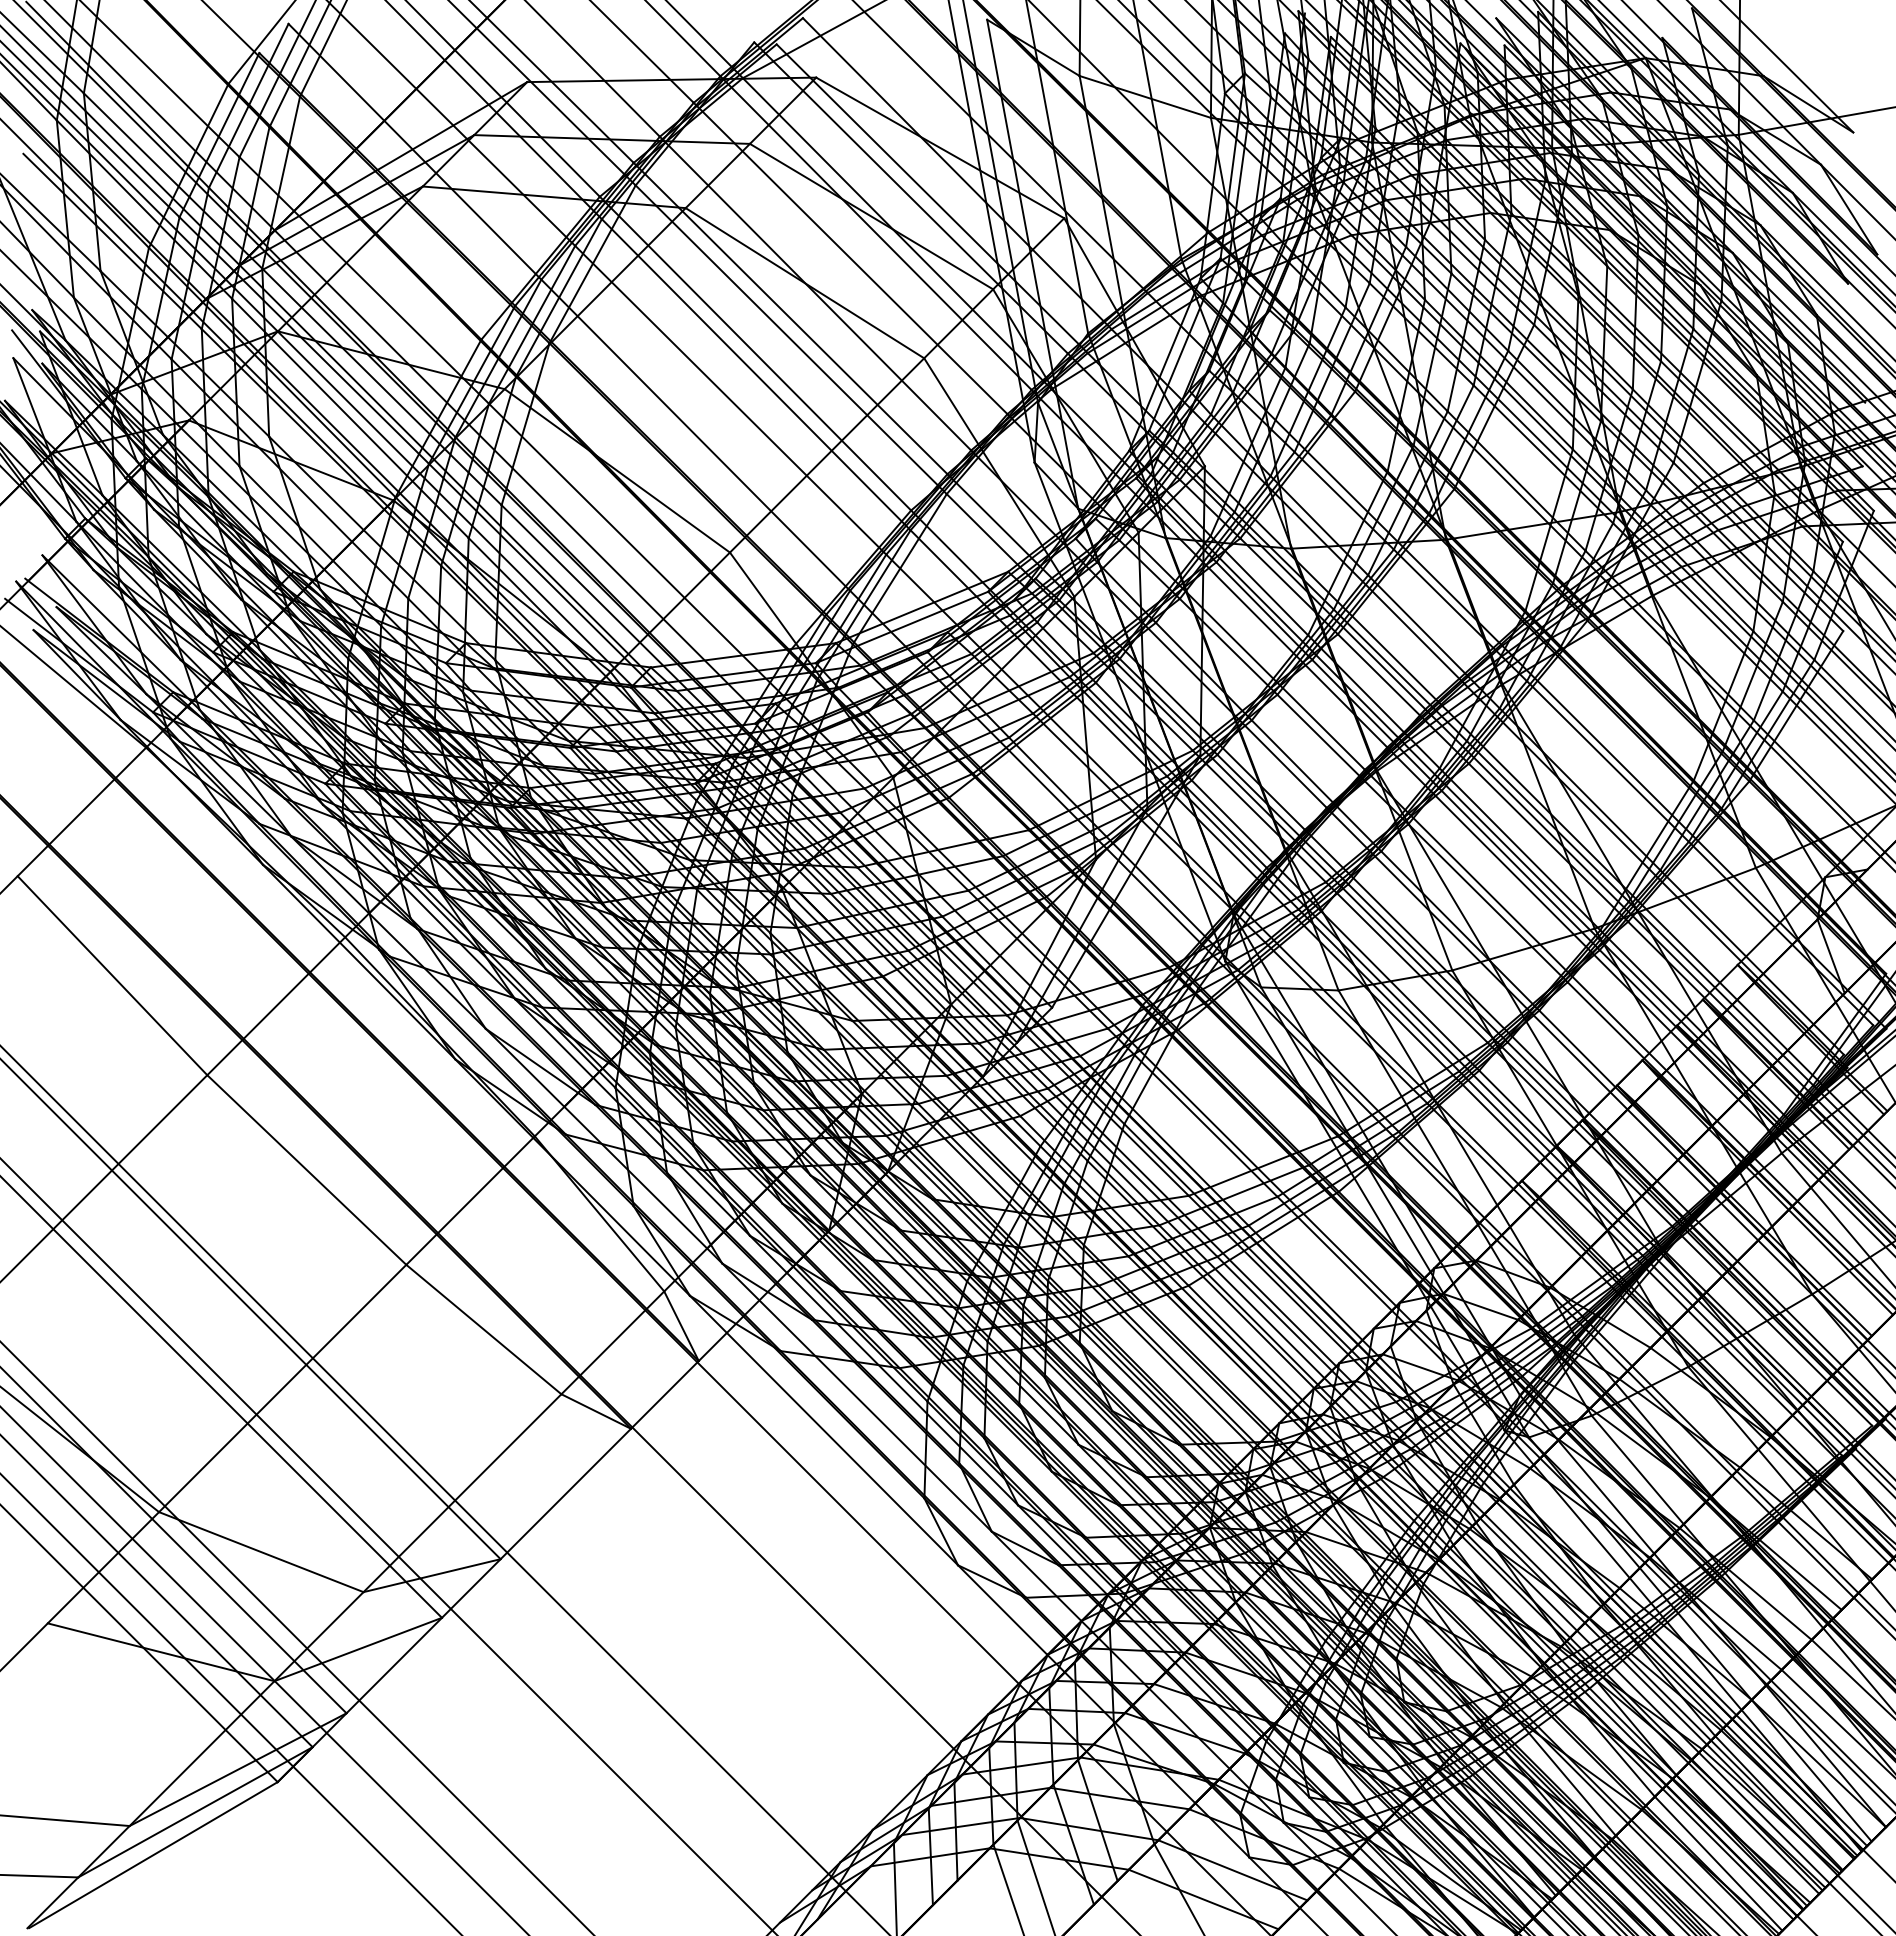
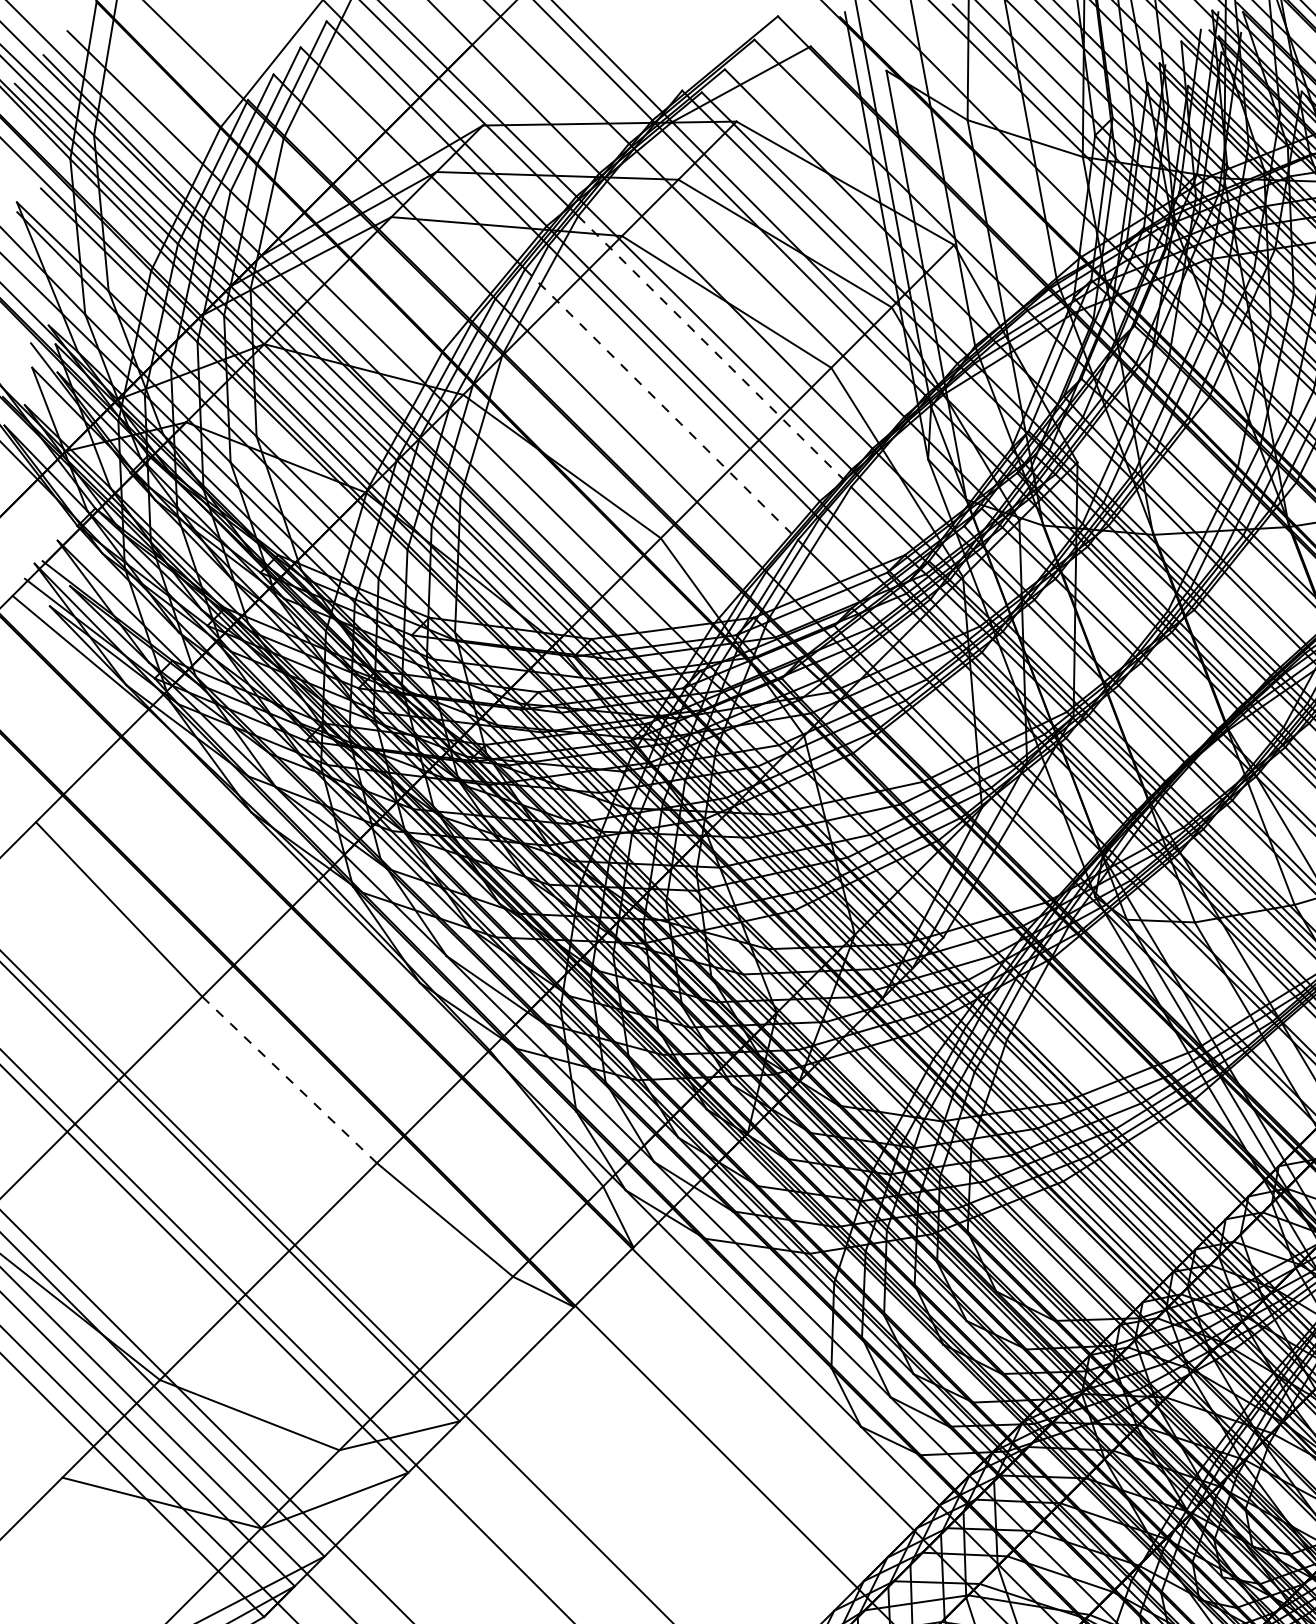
line: (791, 340) -> (714, 352), solid -> dashed
line: (731, 400) -> (662, 404), solid -> dashed
line: (307, 1170) -> (290, 1080), solid -> dashed

